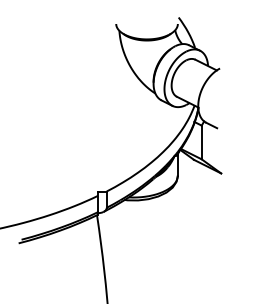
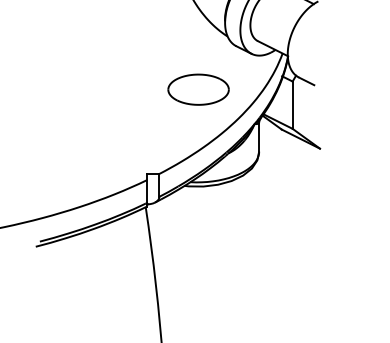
part: (134, 131) -> (198, 89), added

